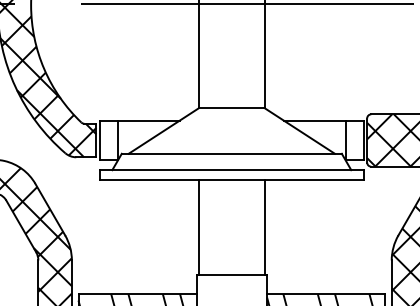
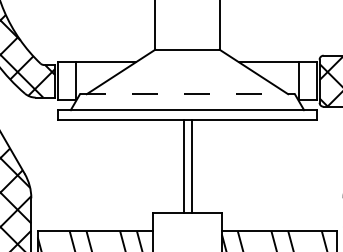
line: (232, 153) -> (188, 93), solid -> dashed
line: (199, 227) -> (184, 166), moved
line: (264, 227) -> (192, 166), moved

